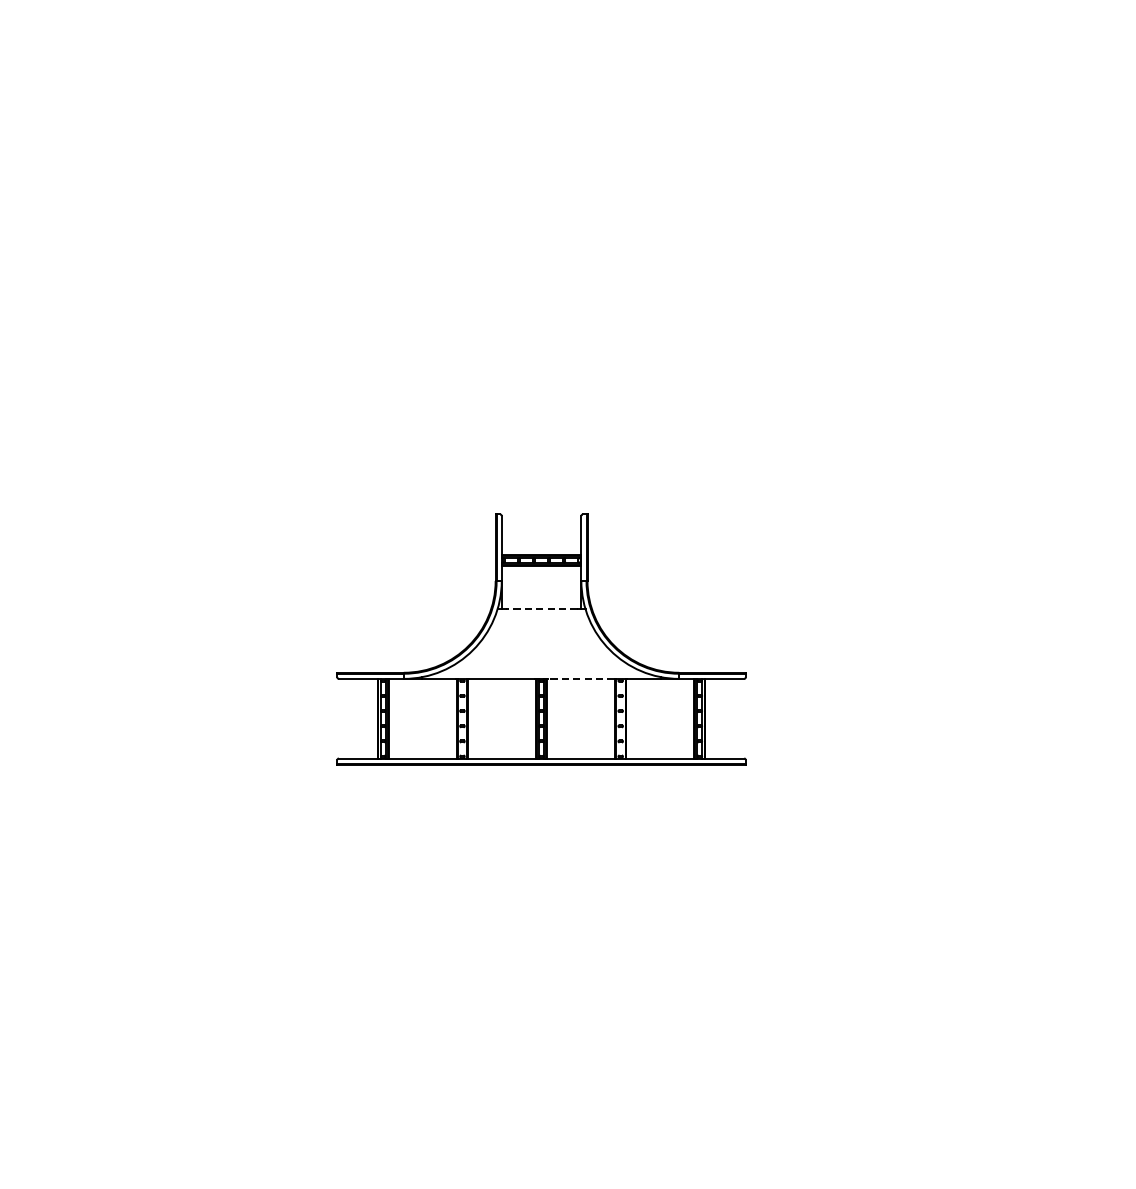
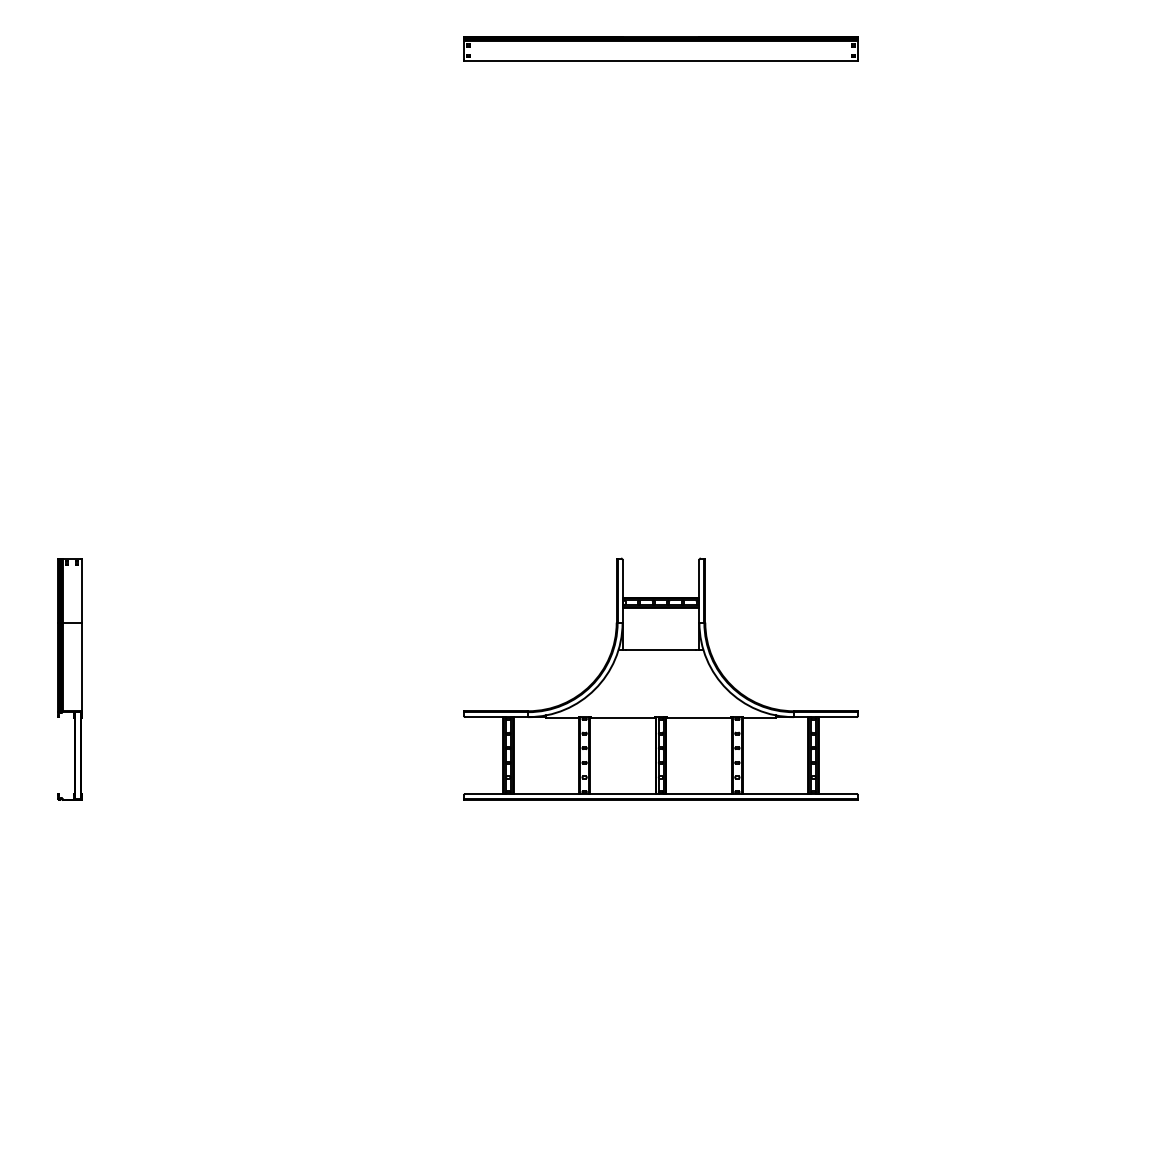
line: (542, 608) -> (661, 649), dashed -> solid
line: (580, 679) -> (698, 717), dashed -> solid

